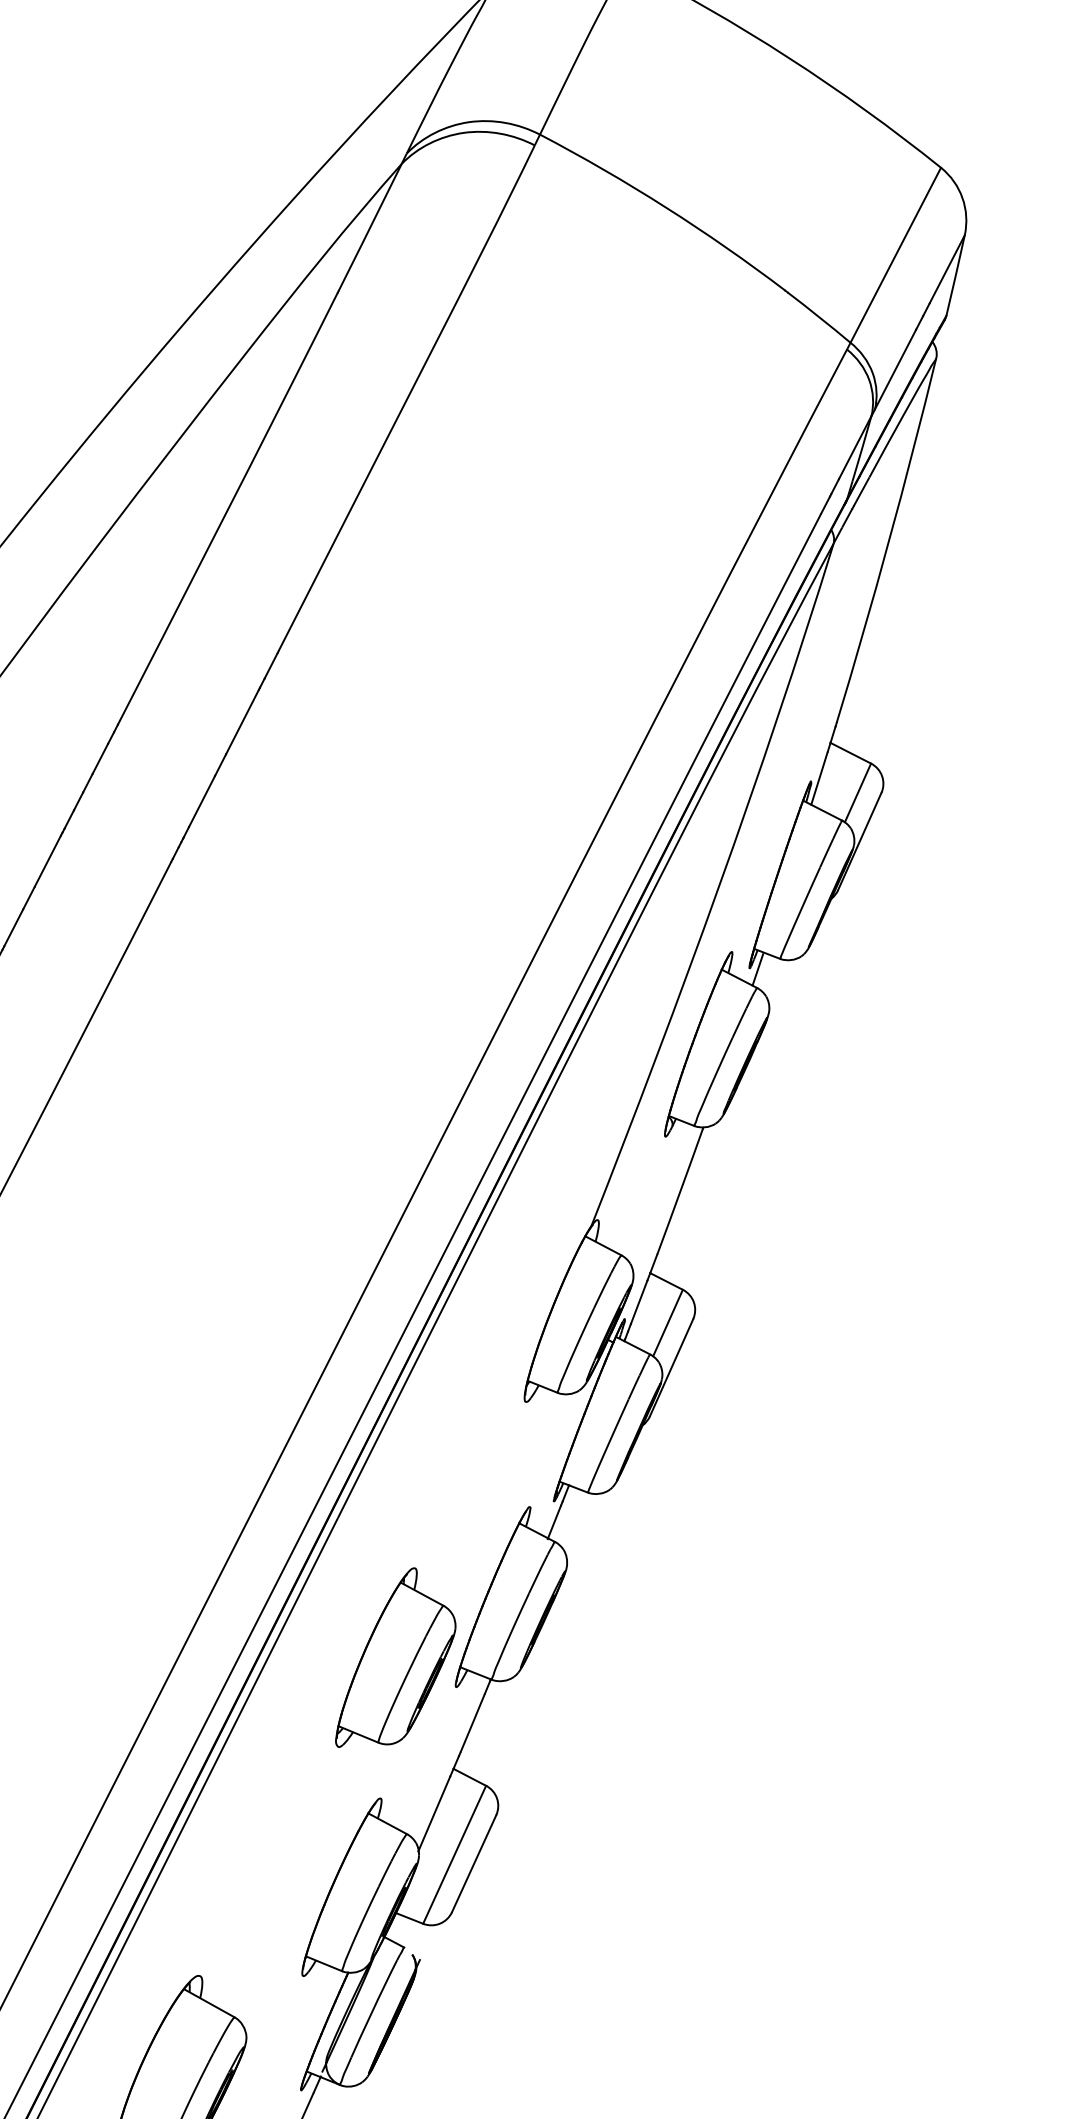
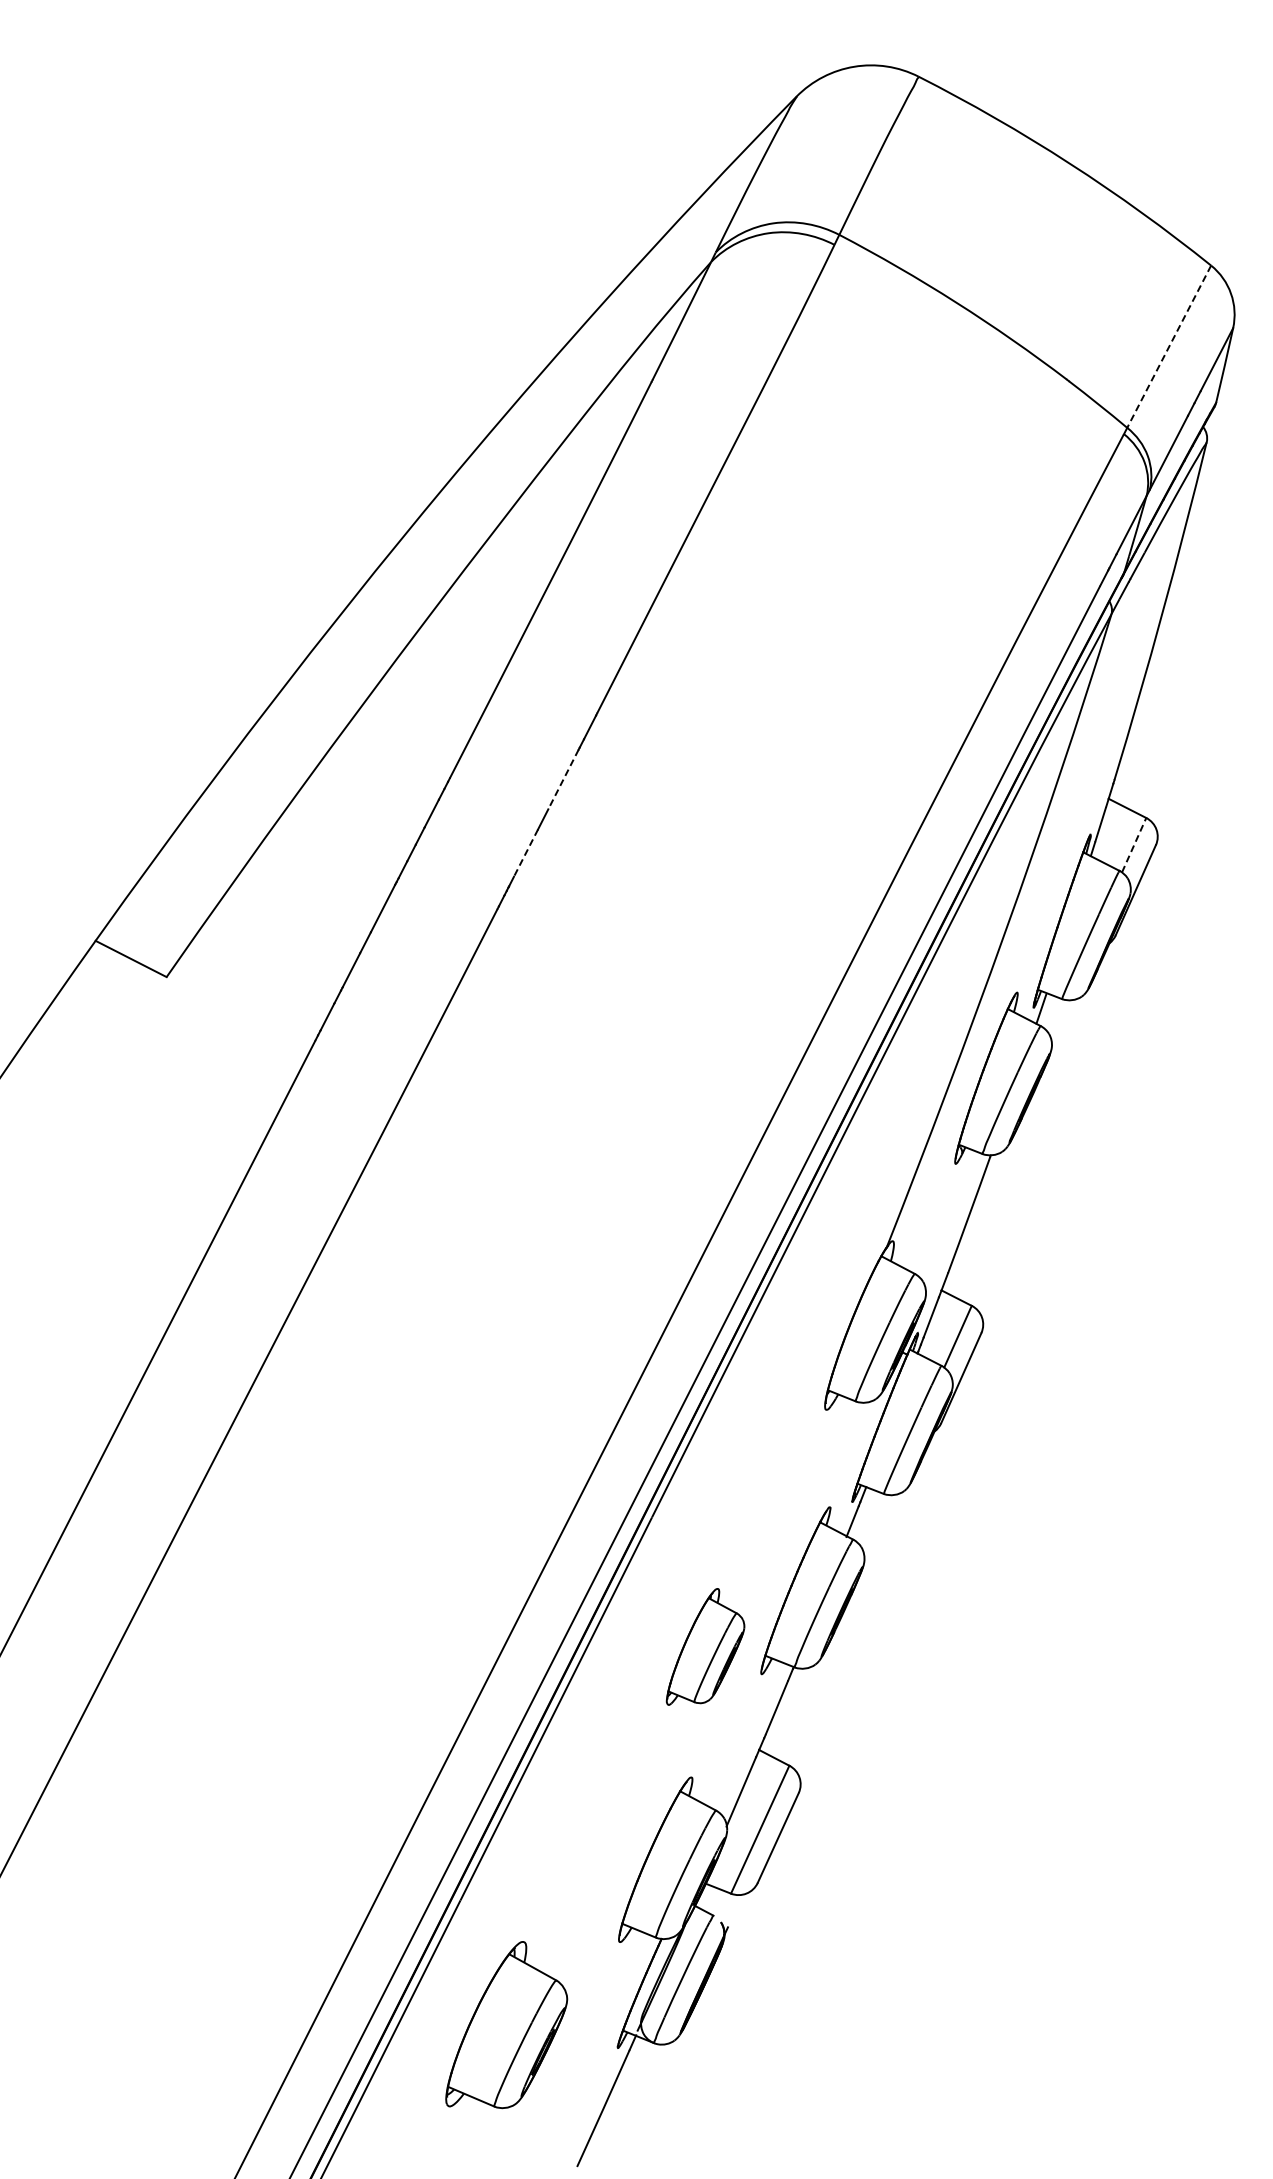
line: (895, 256) -> (1168, 347), solid -> dashed
line: (242, 722) -> (563, 779), solid -> dashed
line: (858, 793) -> (1134, 845), solid -> dashed
line: (202, 801) -> (526, 853), solid -> dashed
part: (395, 1657) -> (705, 1646), size x0.7

